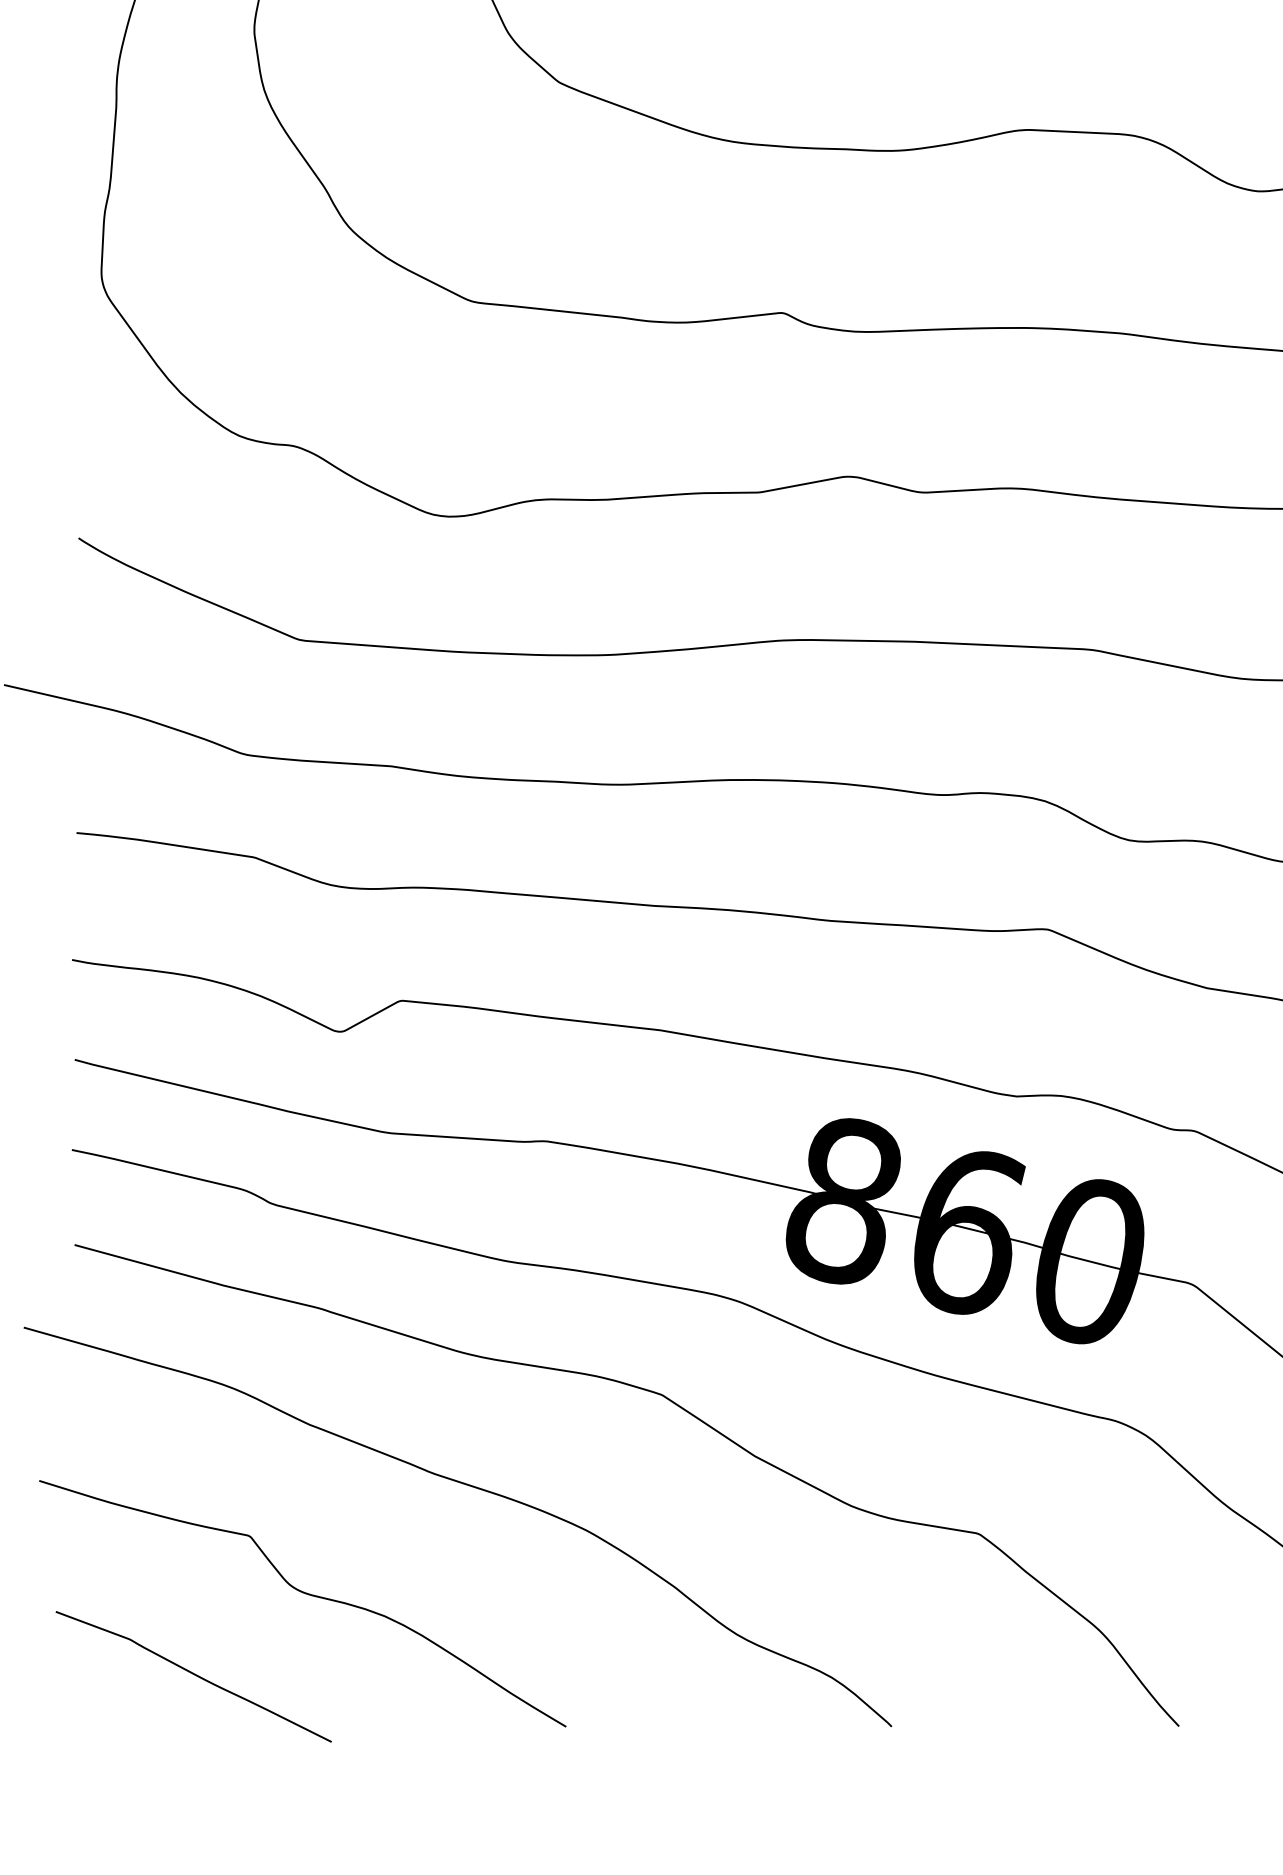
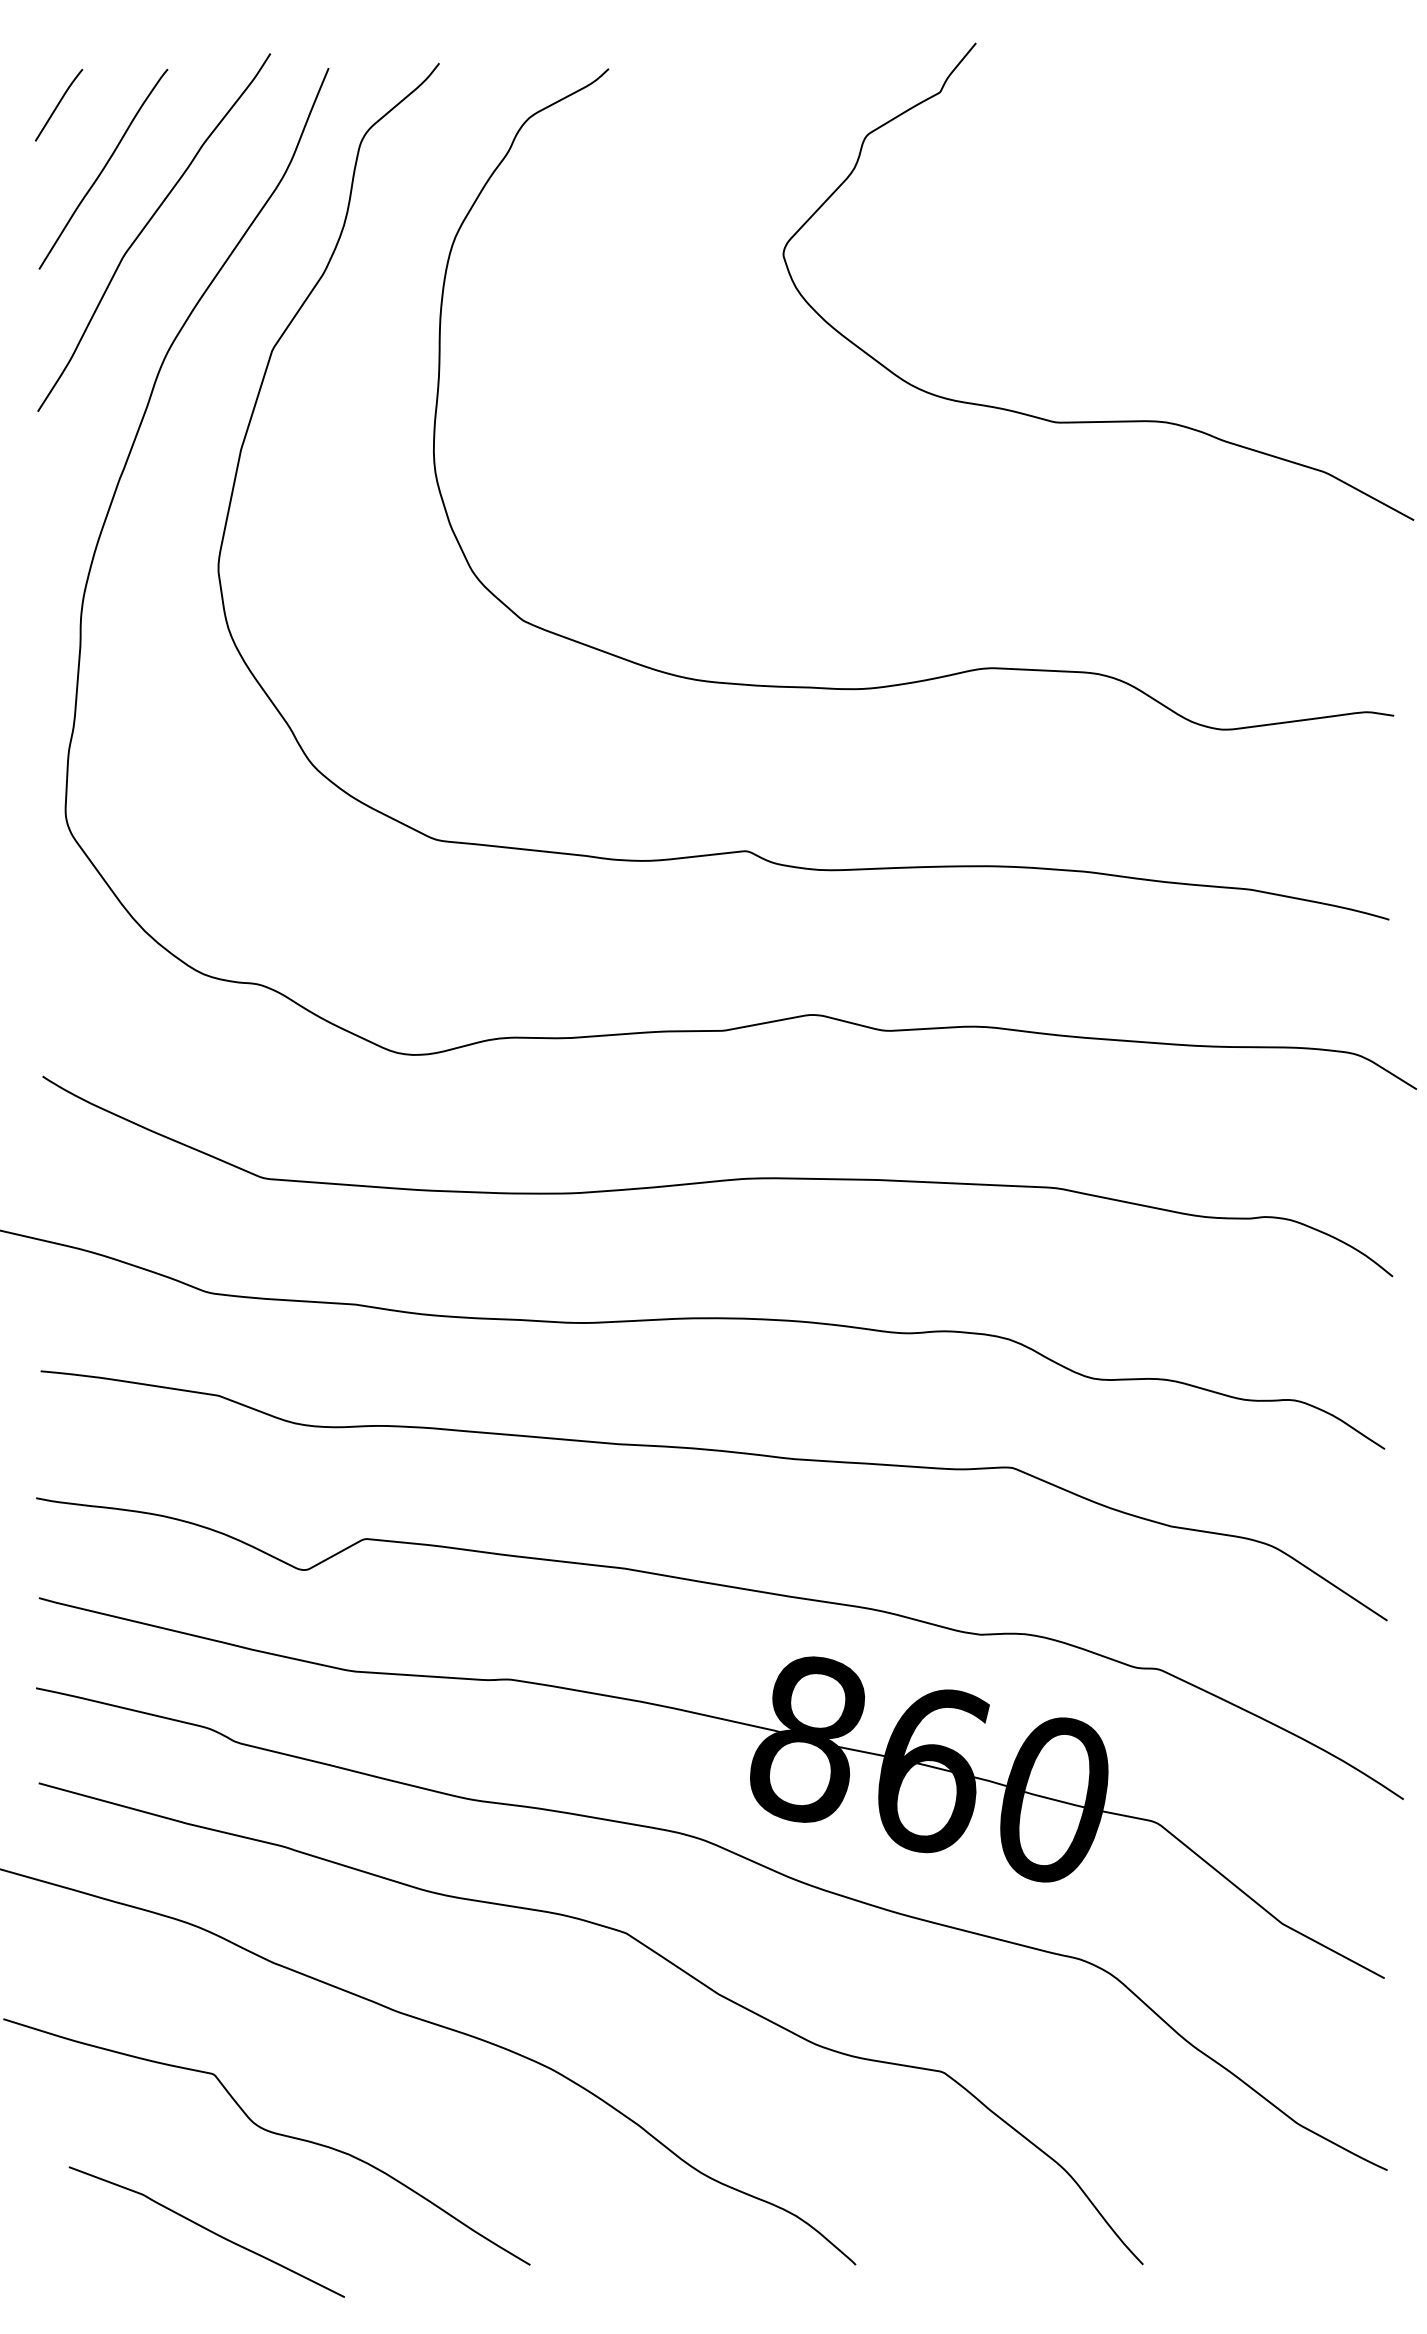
curve: (193, 1675) -> (206, 2230), moved

